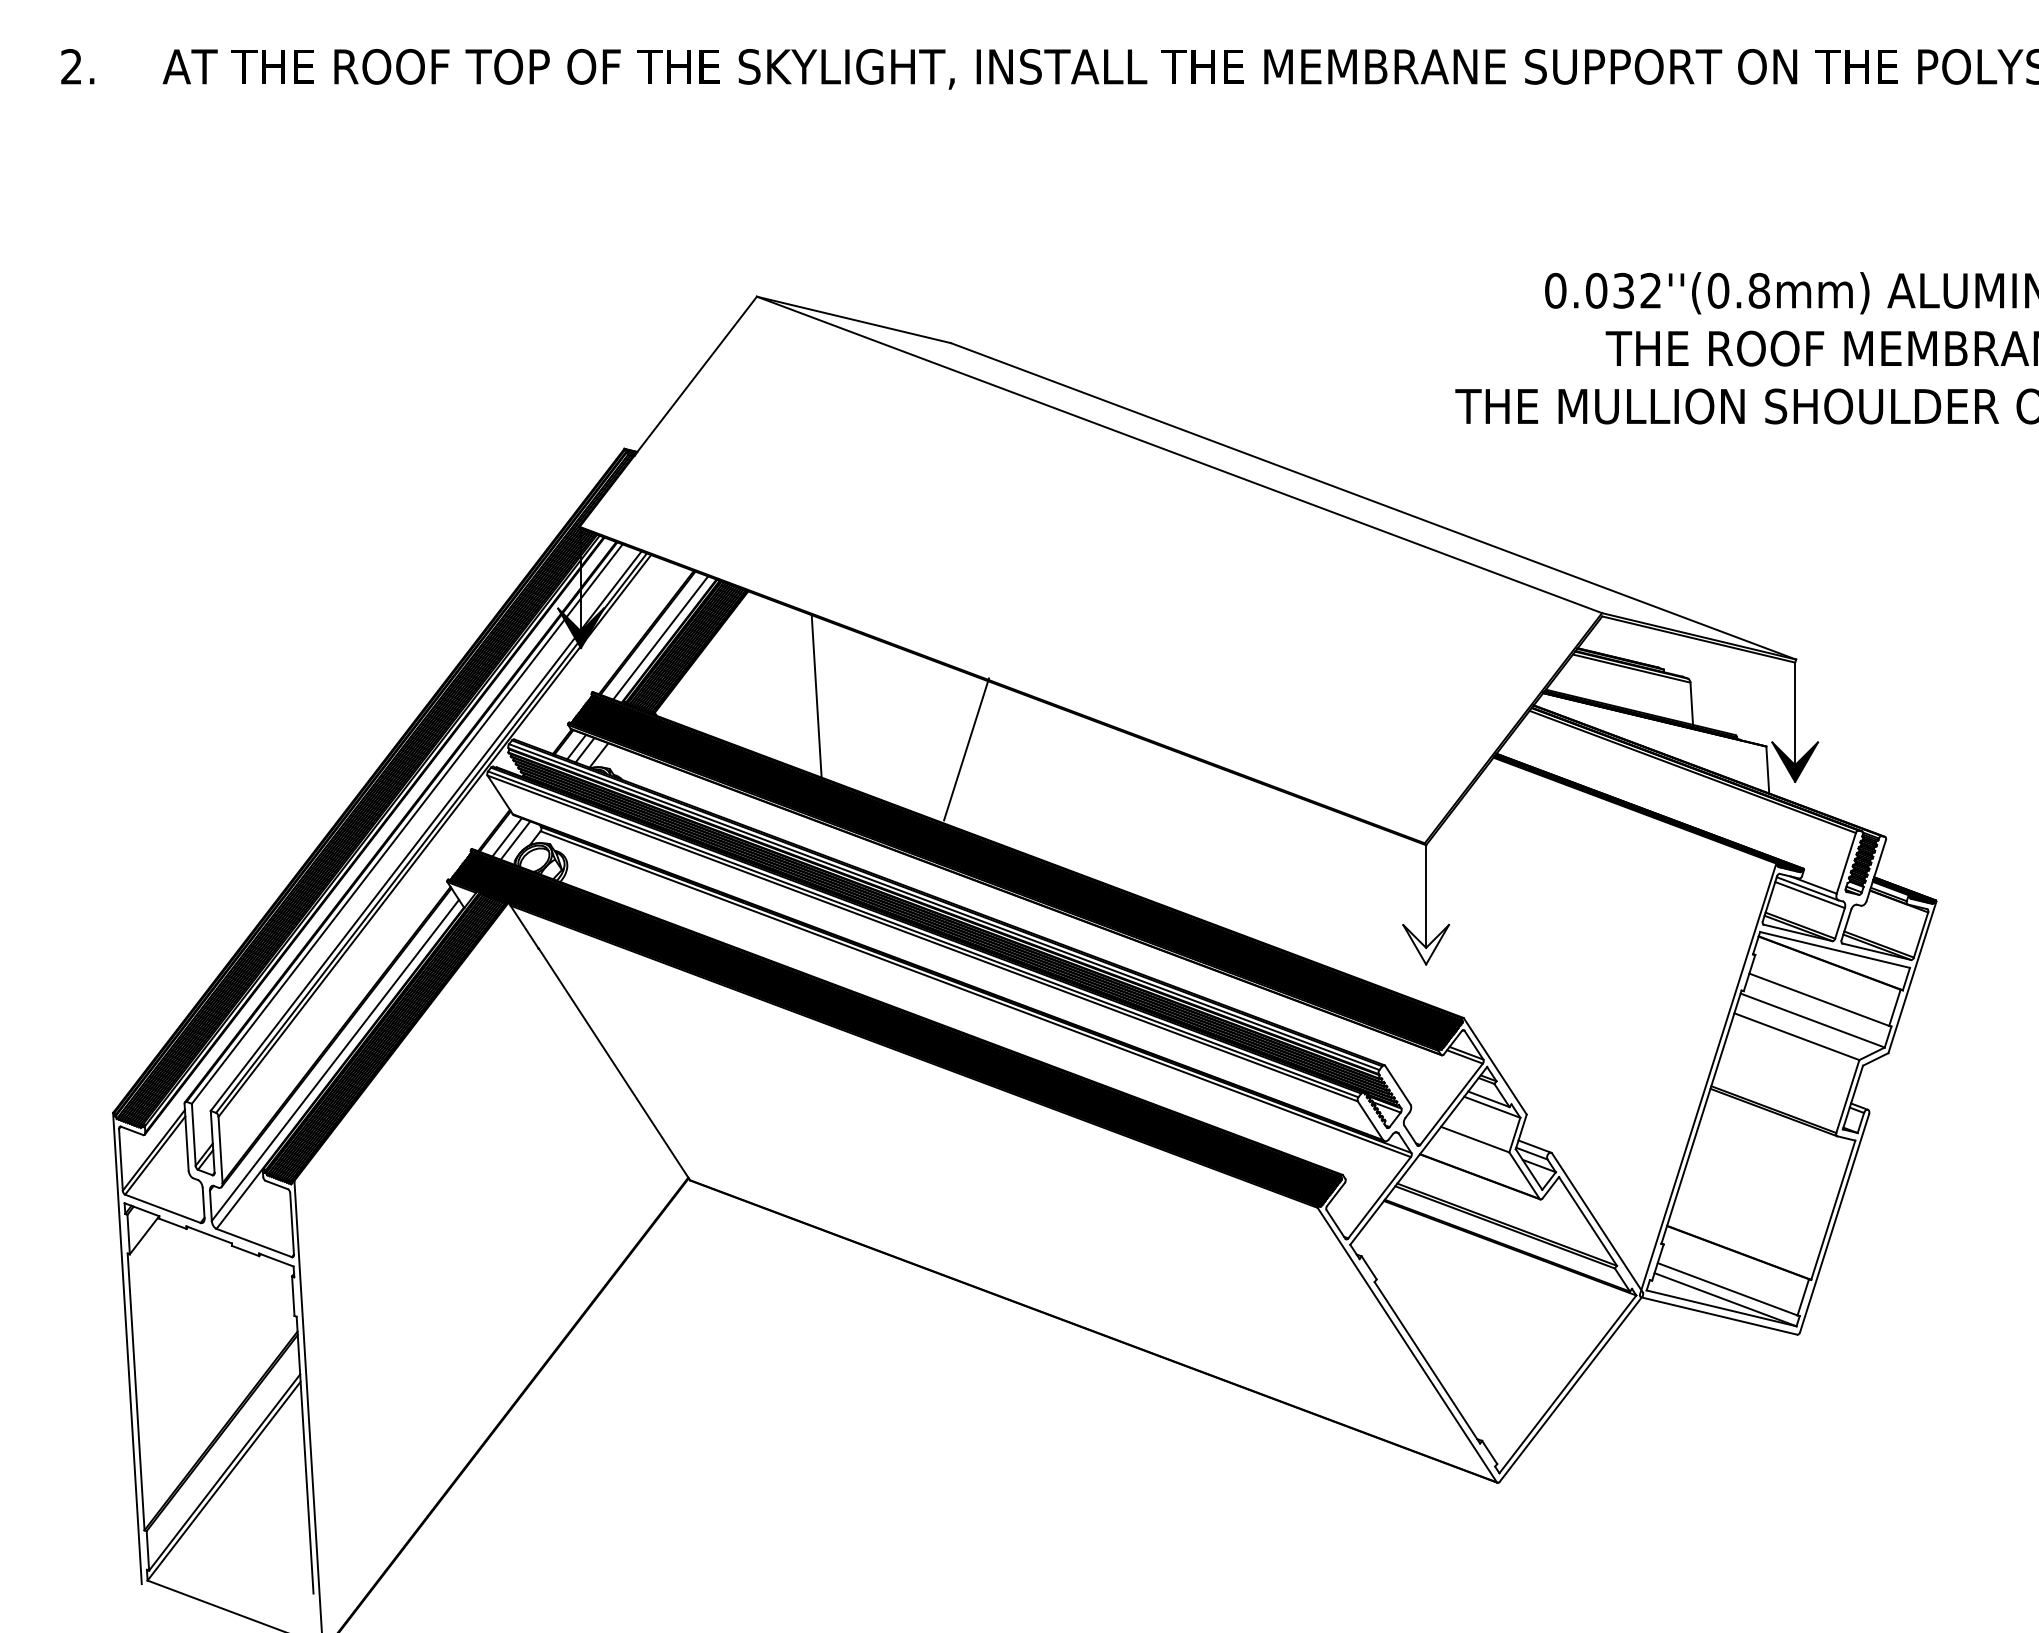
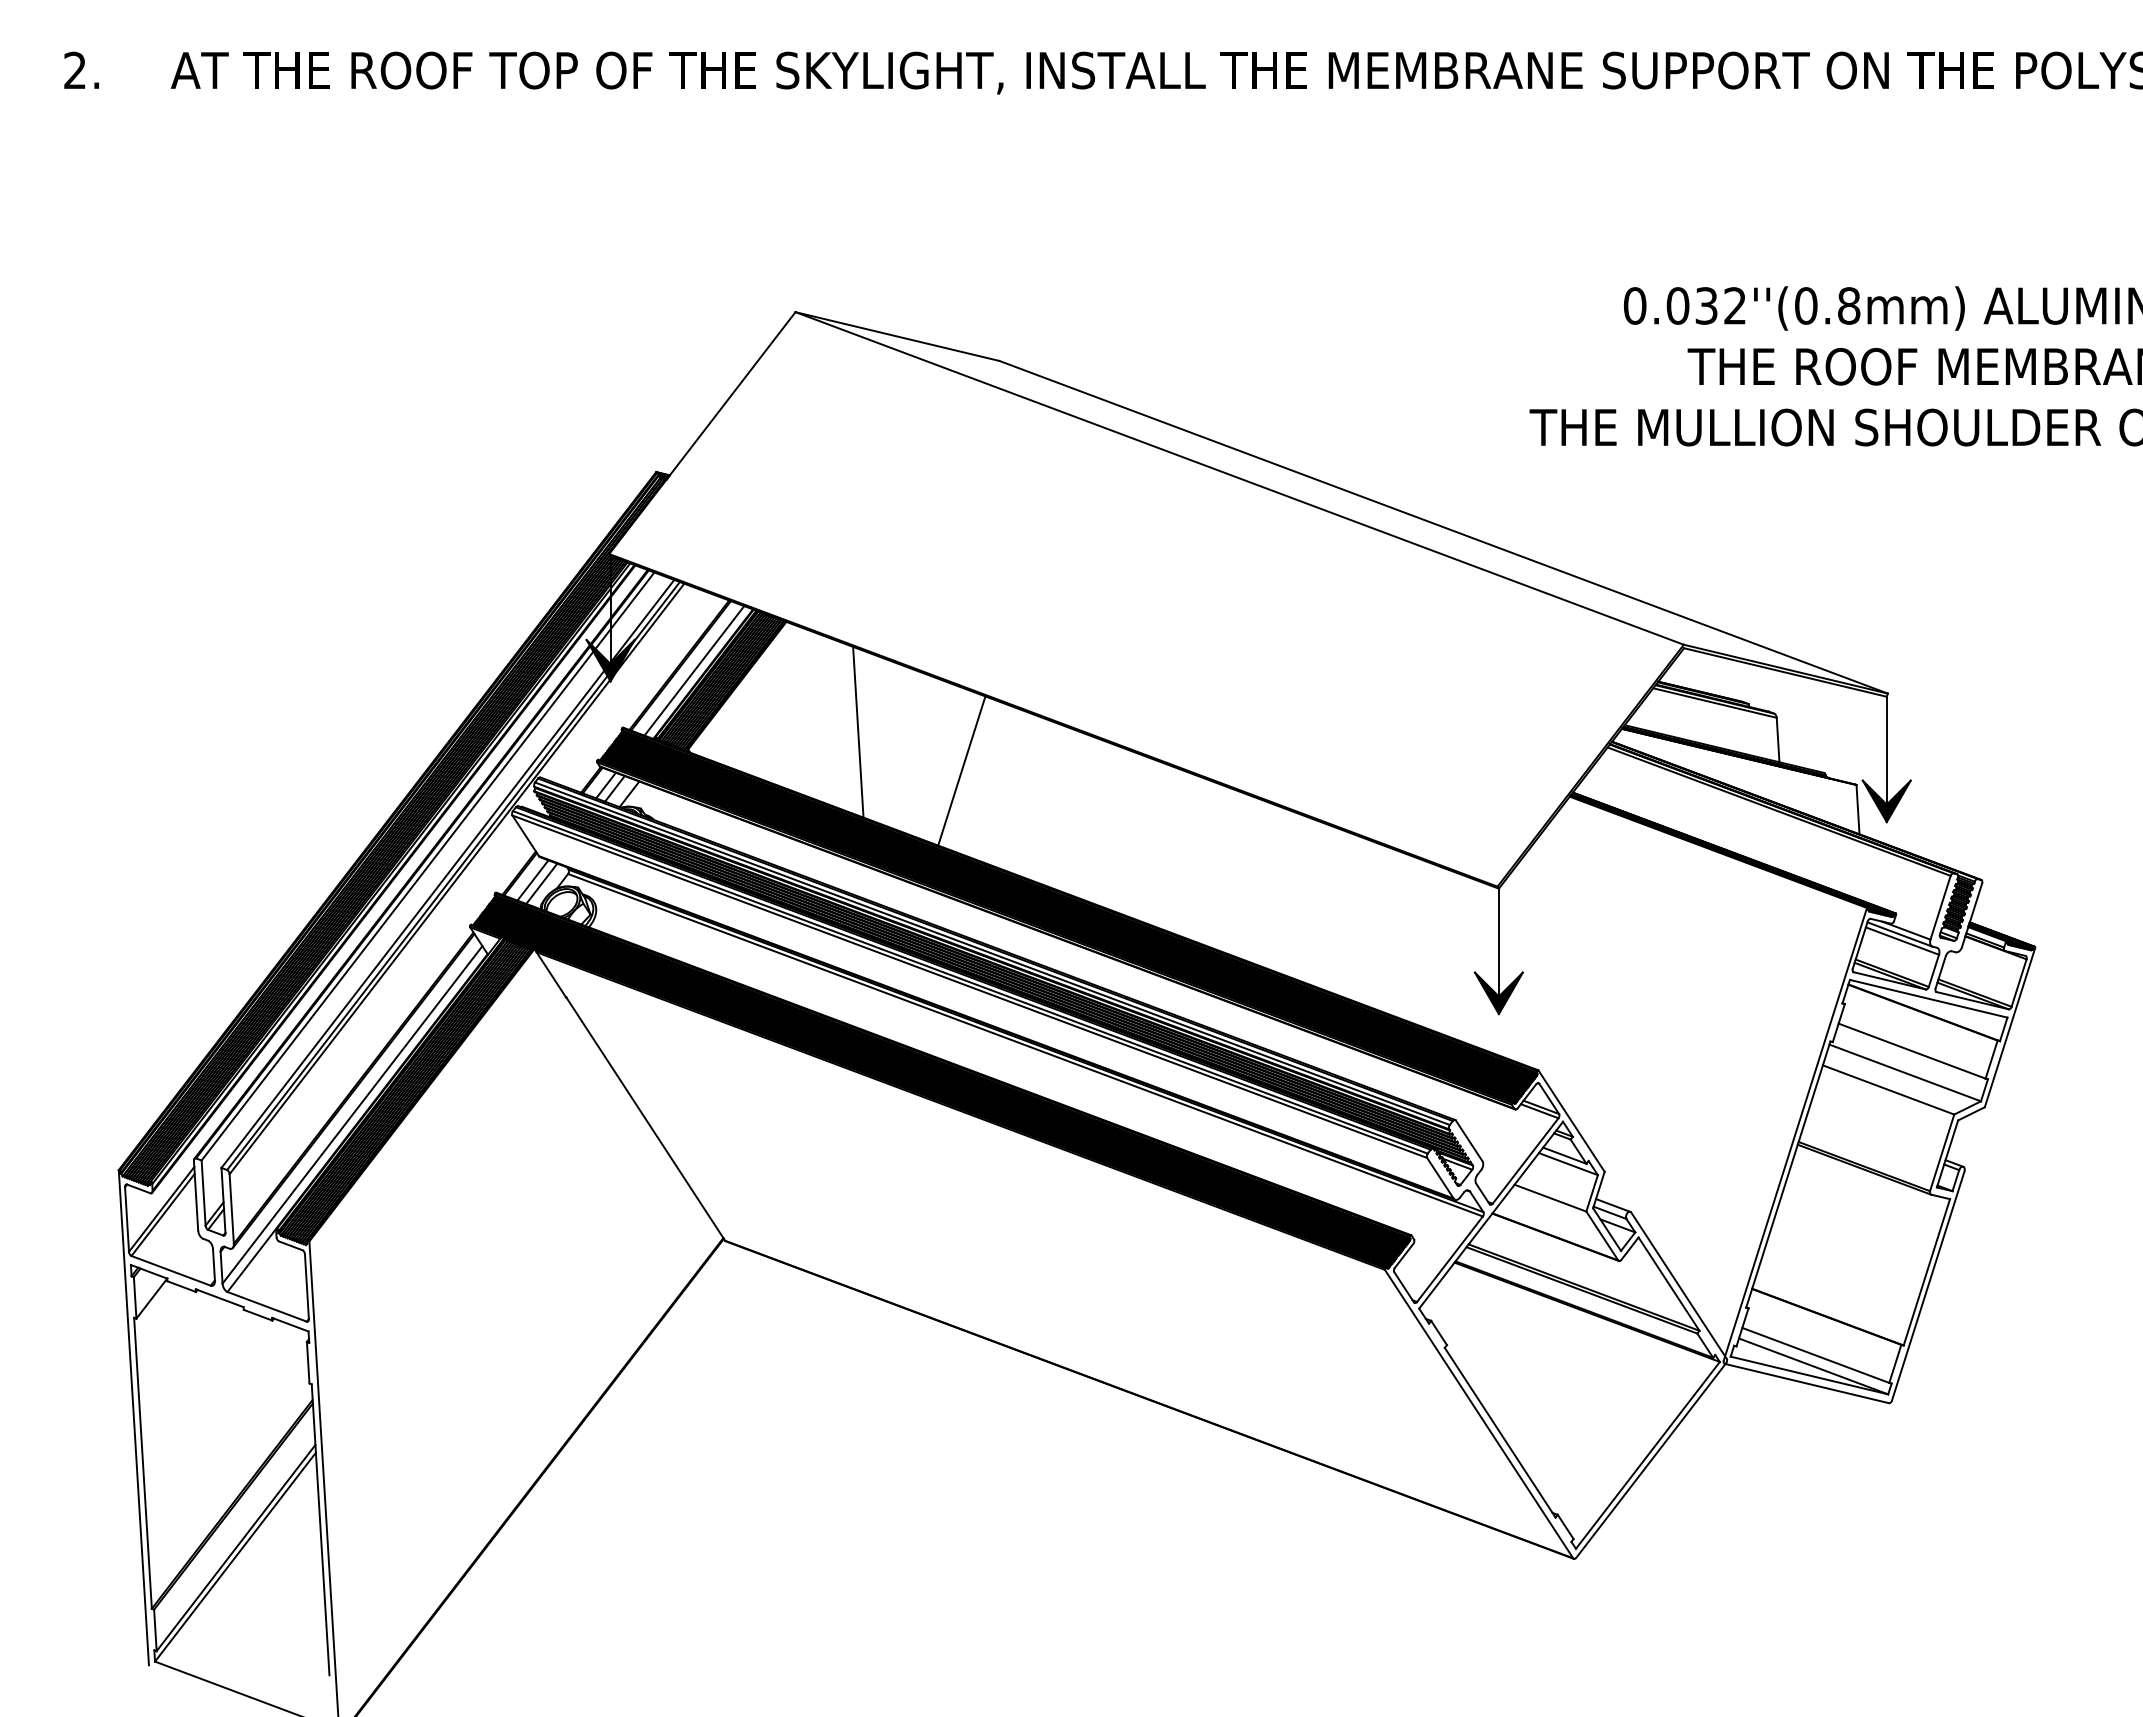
line: (966, 748) -> (961, 770), moved
fill: (1425, 944) -> (1498, 993), added

